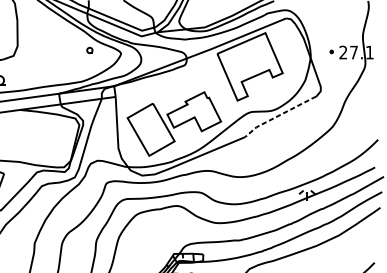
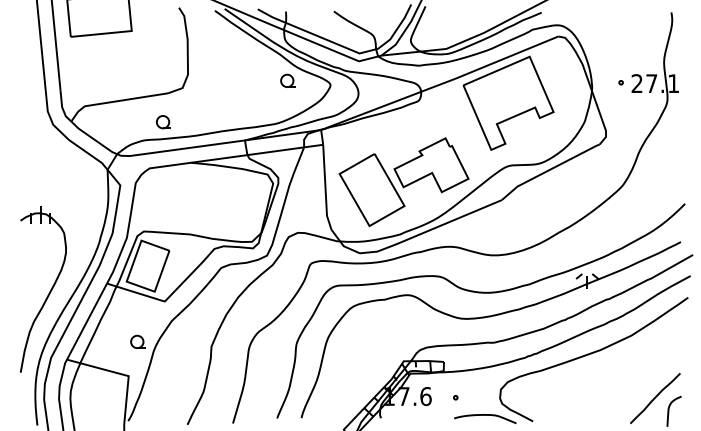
part: (89, 50) -> (287, 80), size x1.67
line: (279, 115) -> (549, 170), dashed -> solid

